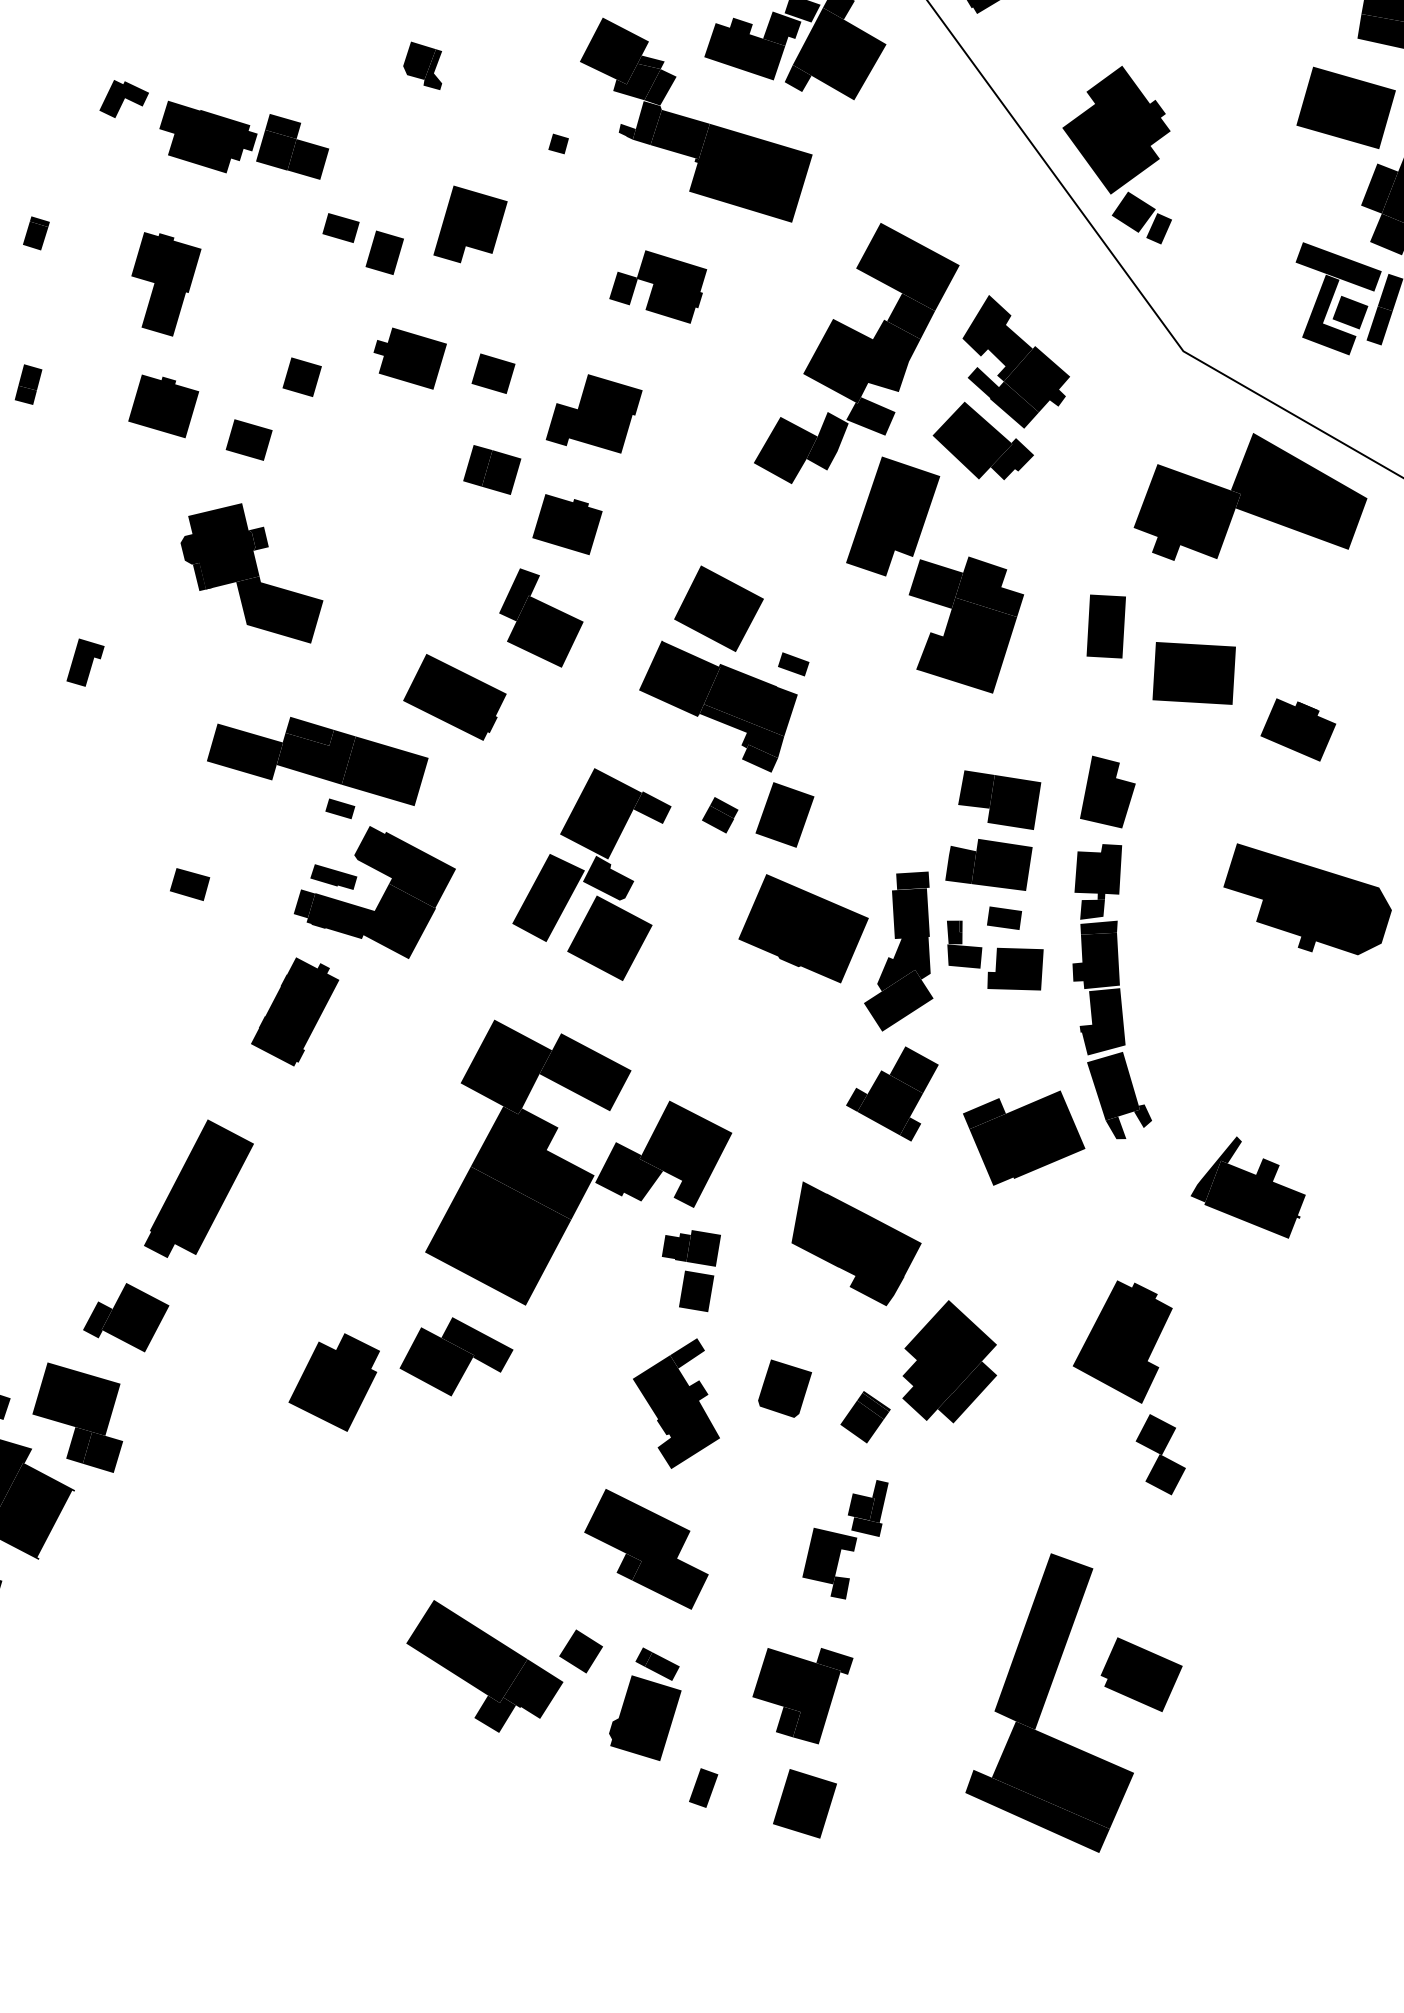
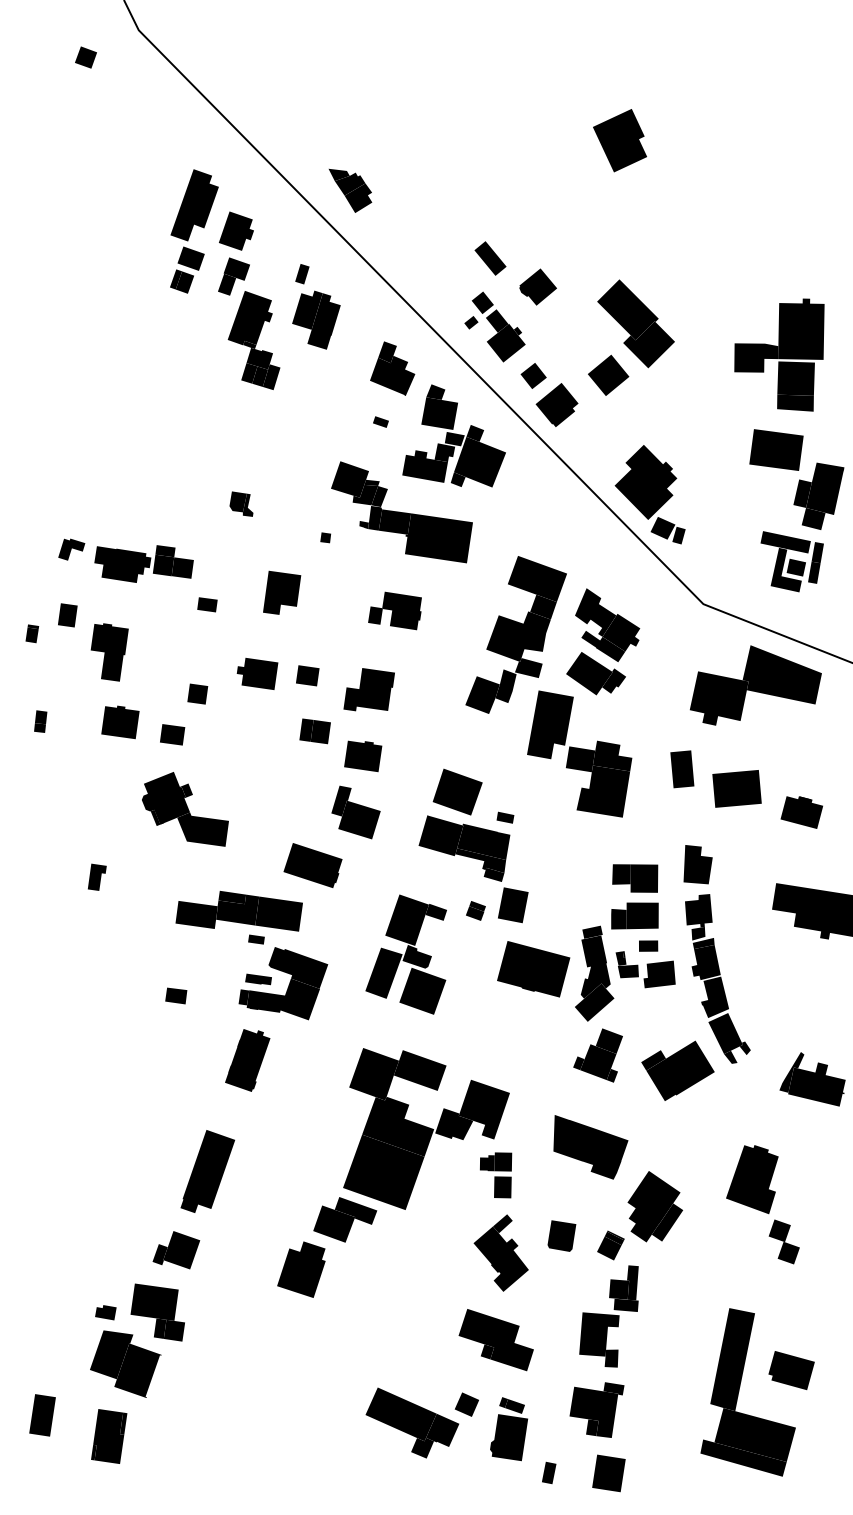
part: (384, 252) -> (67, 615), moved
part: (457, 1356) -> (345, 1219), moved
part: (843, 1537) -> (608, 1316), size x1.43

